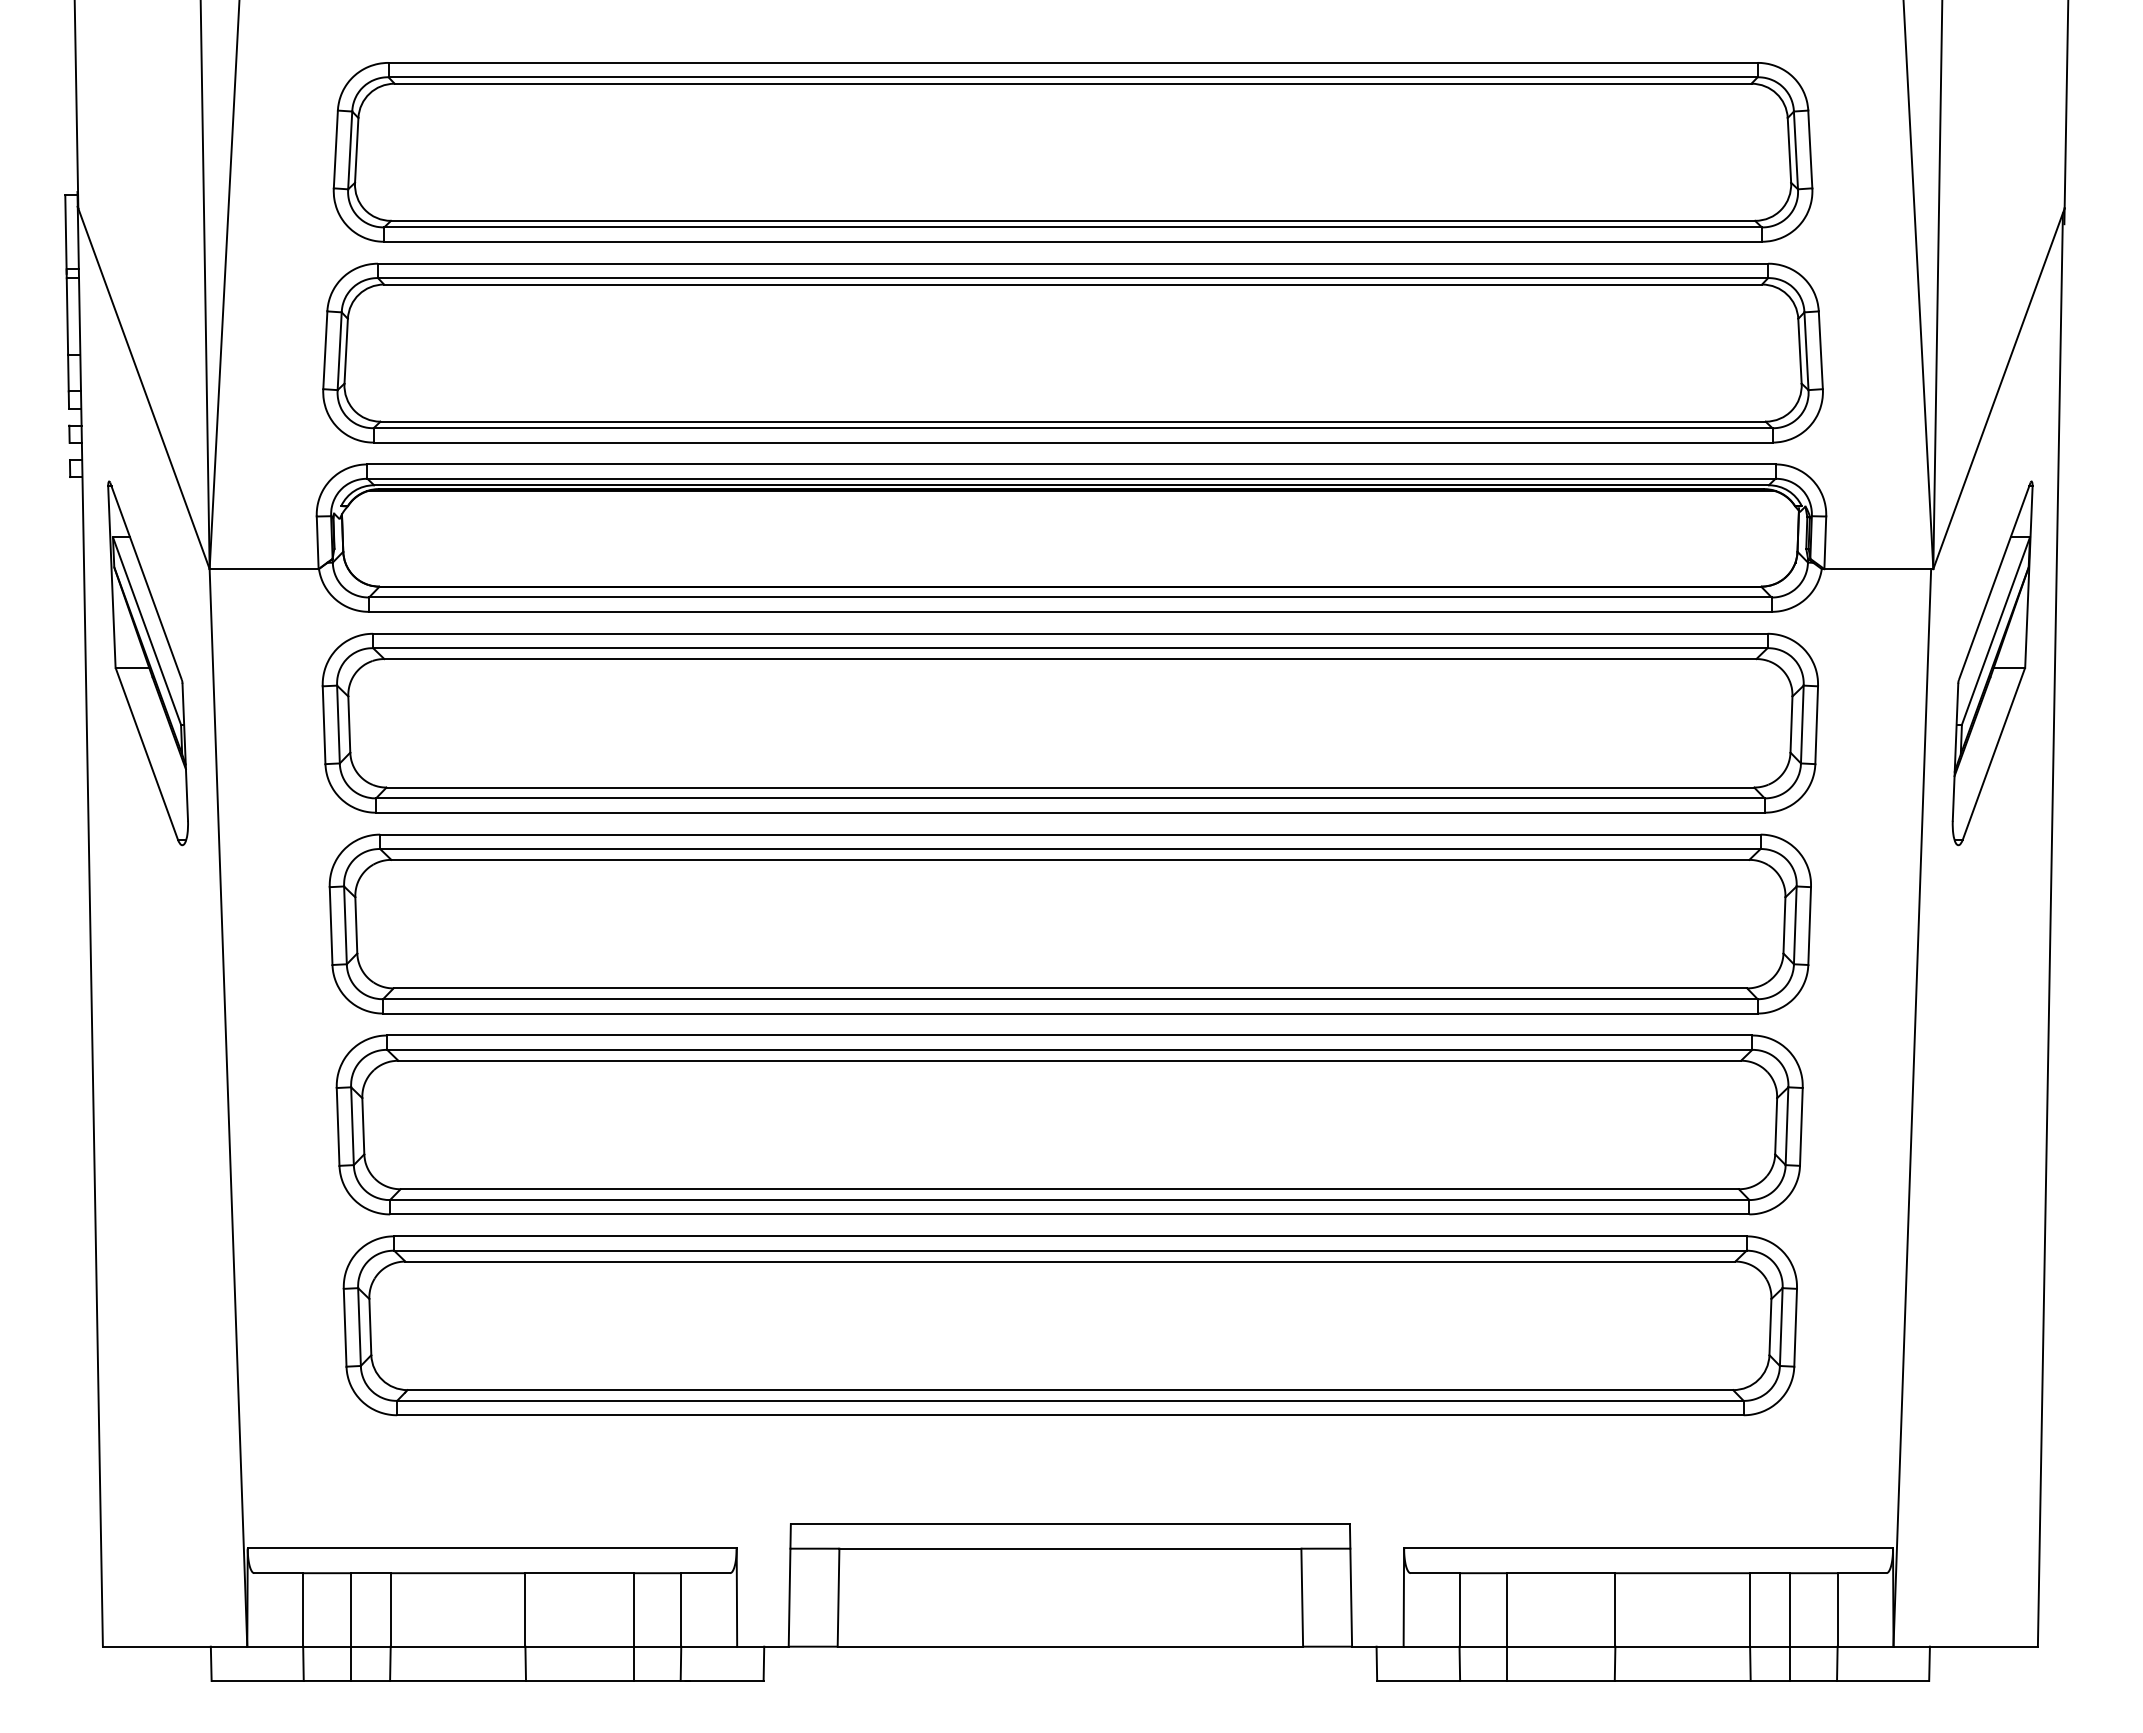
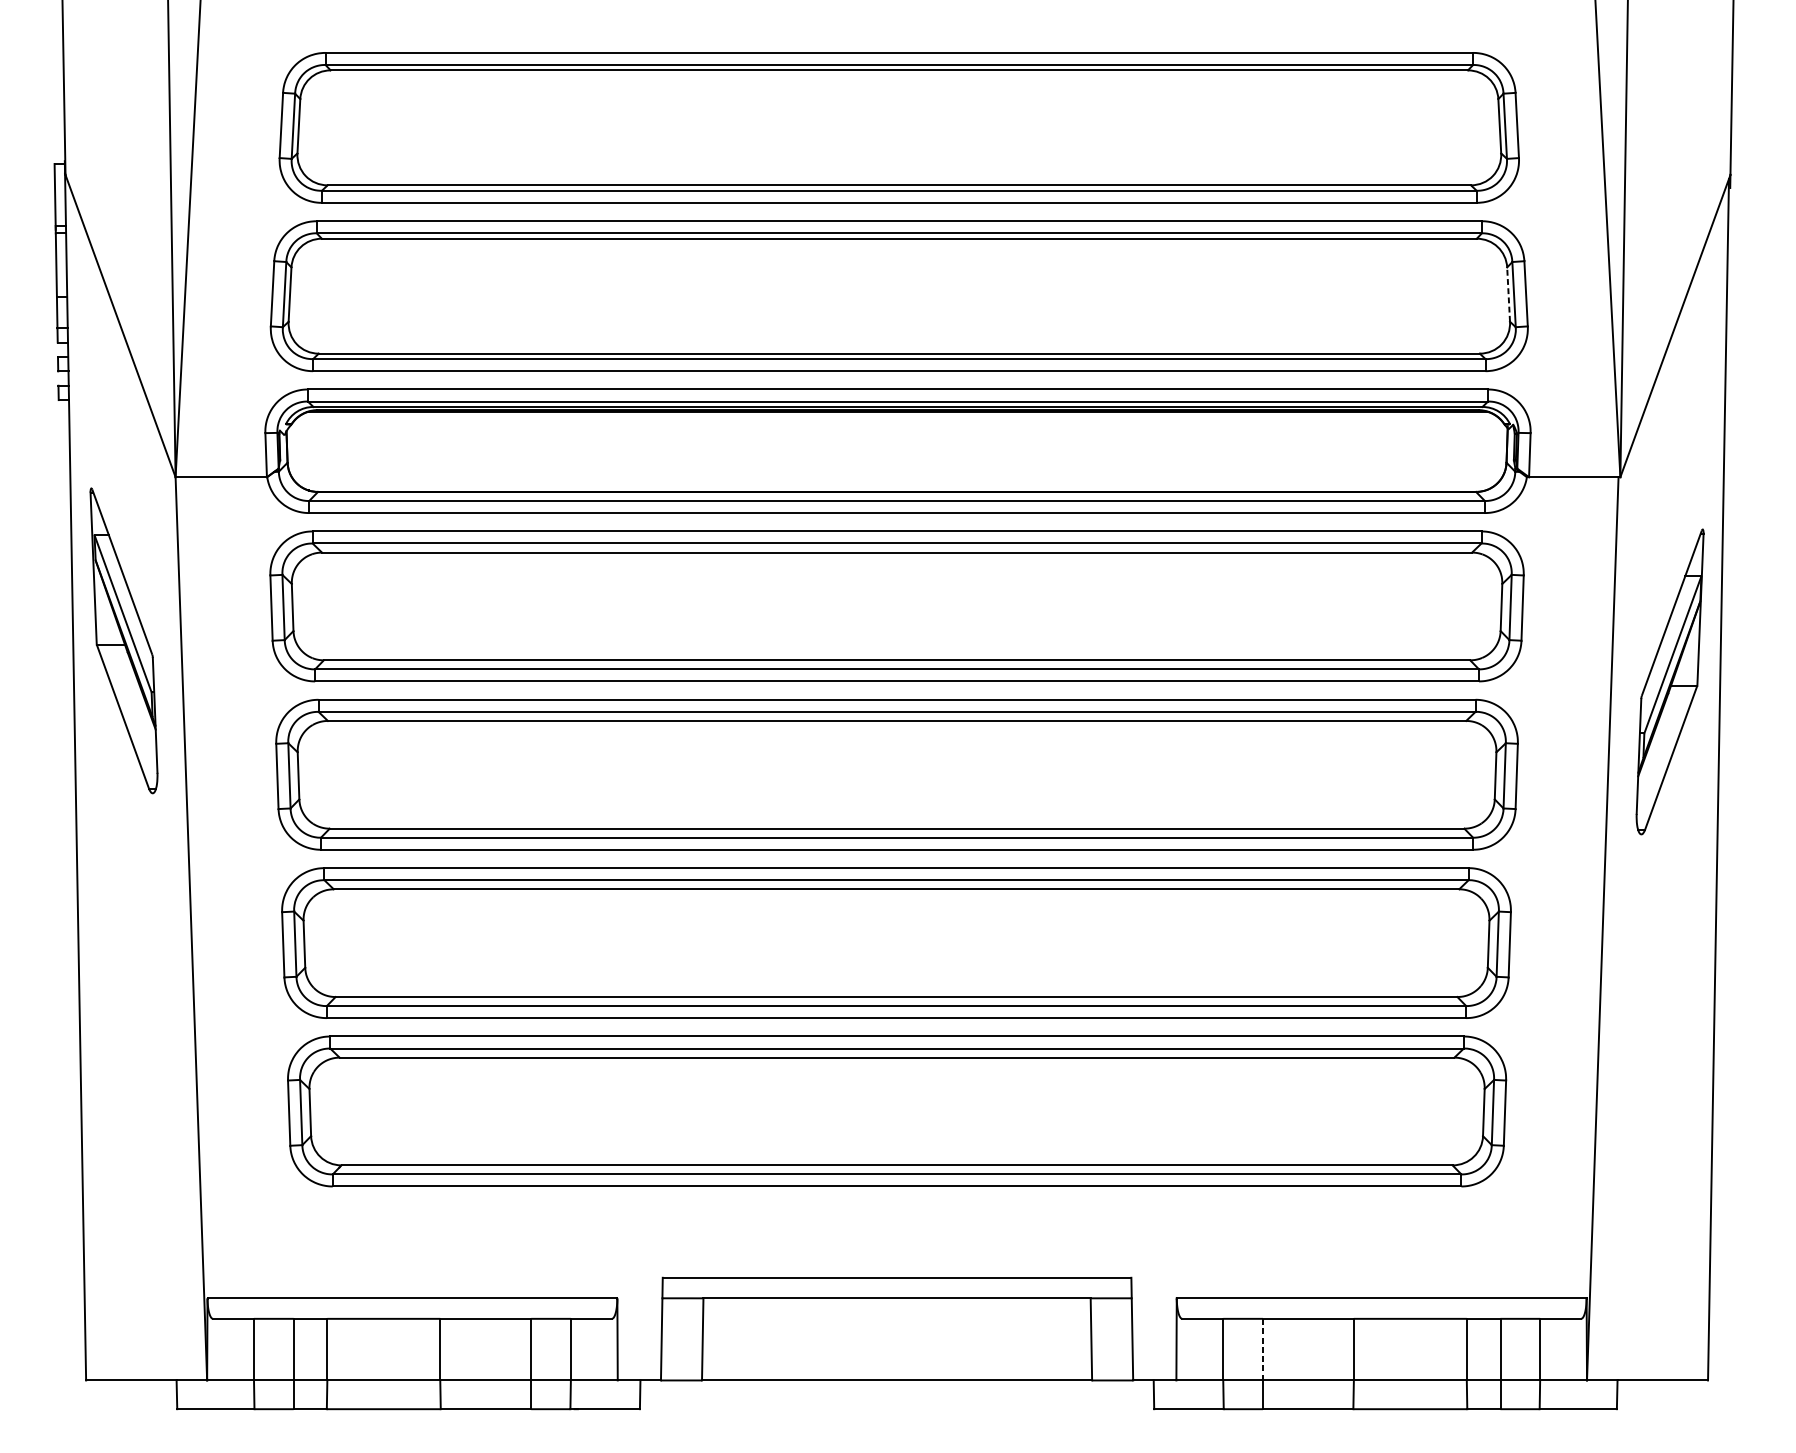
line: (1799, 350) -> (1508, 293), solid -> dashed
part: (147, 663) -> (123, 641), moved
part: (1992, 663) -> (1669, 682), moved
line: (1506, 1609) -> (1262, 1349), solid -> dashed

